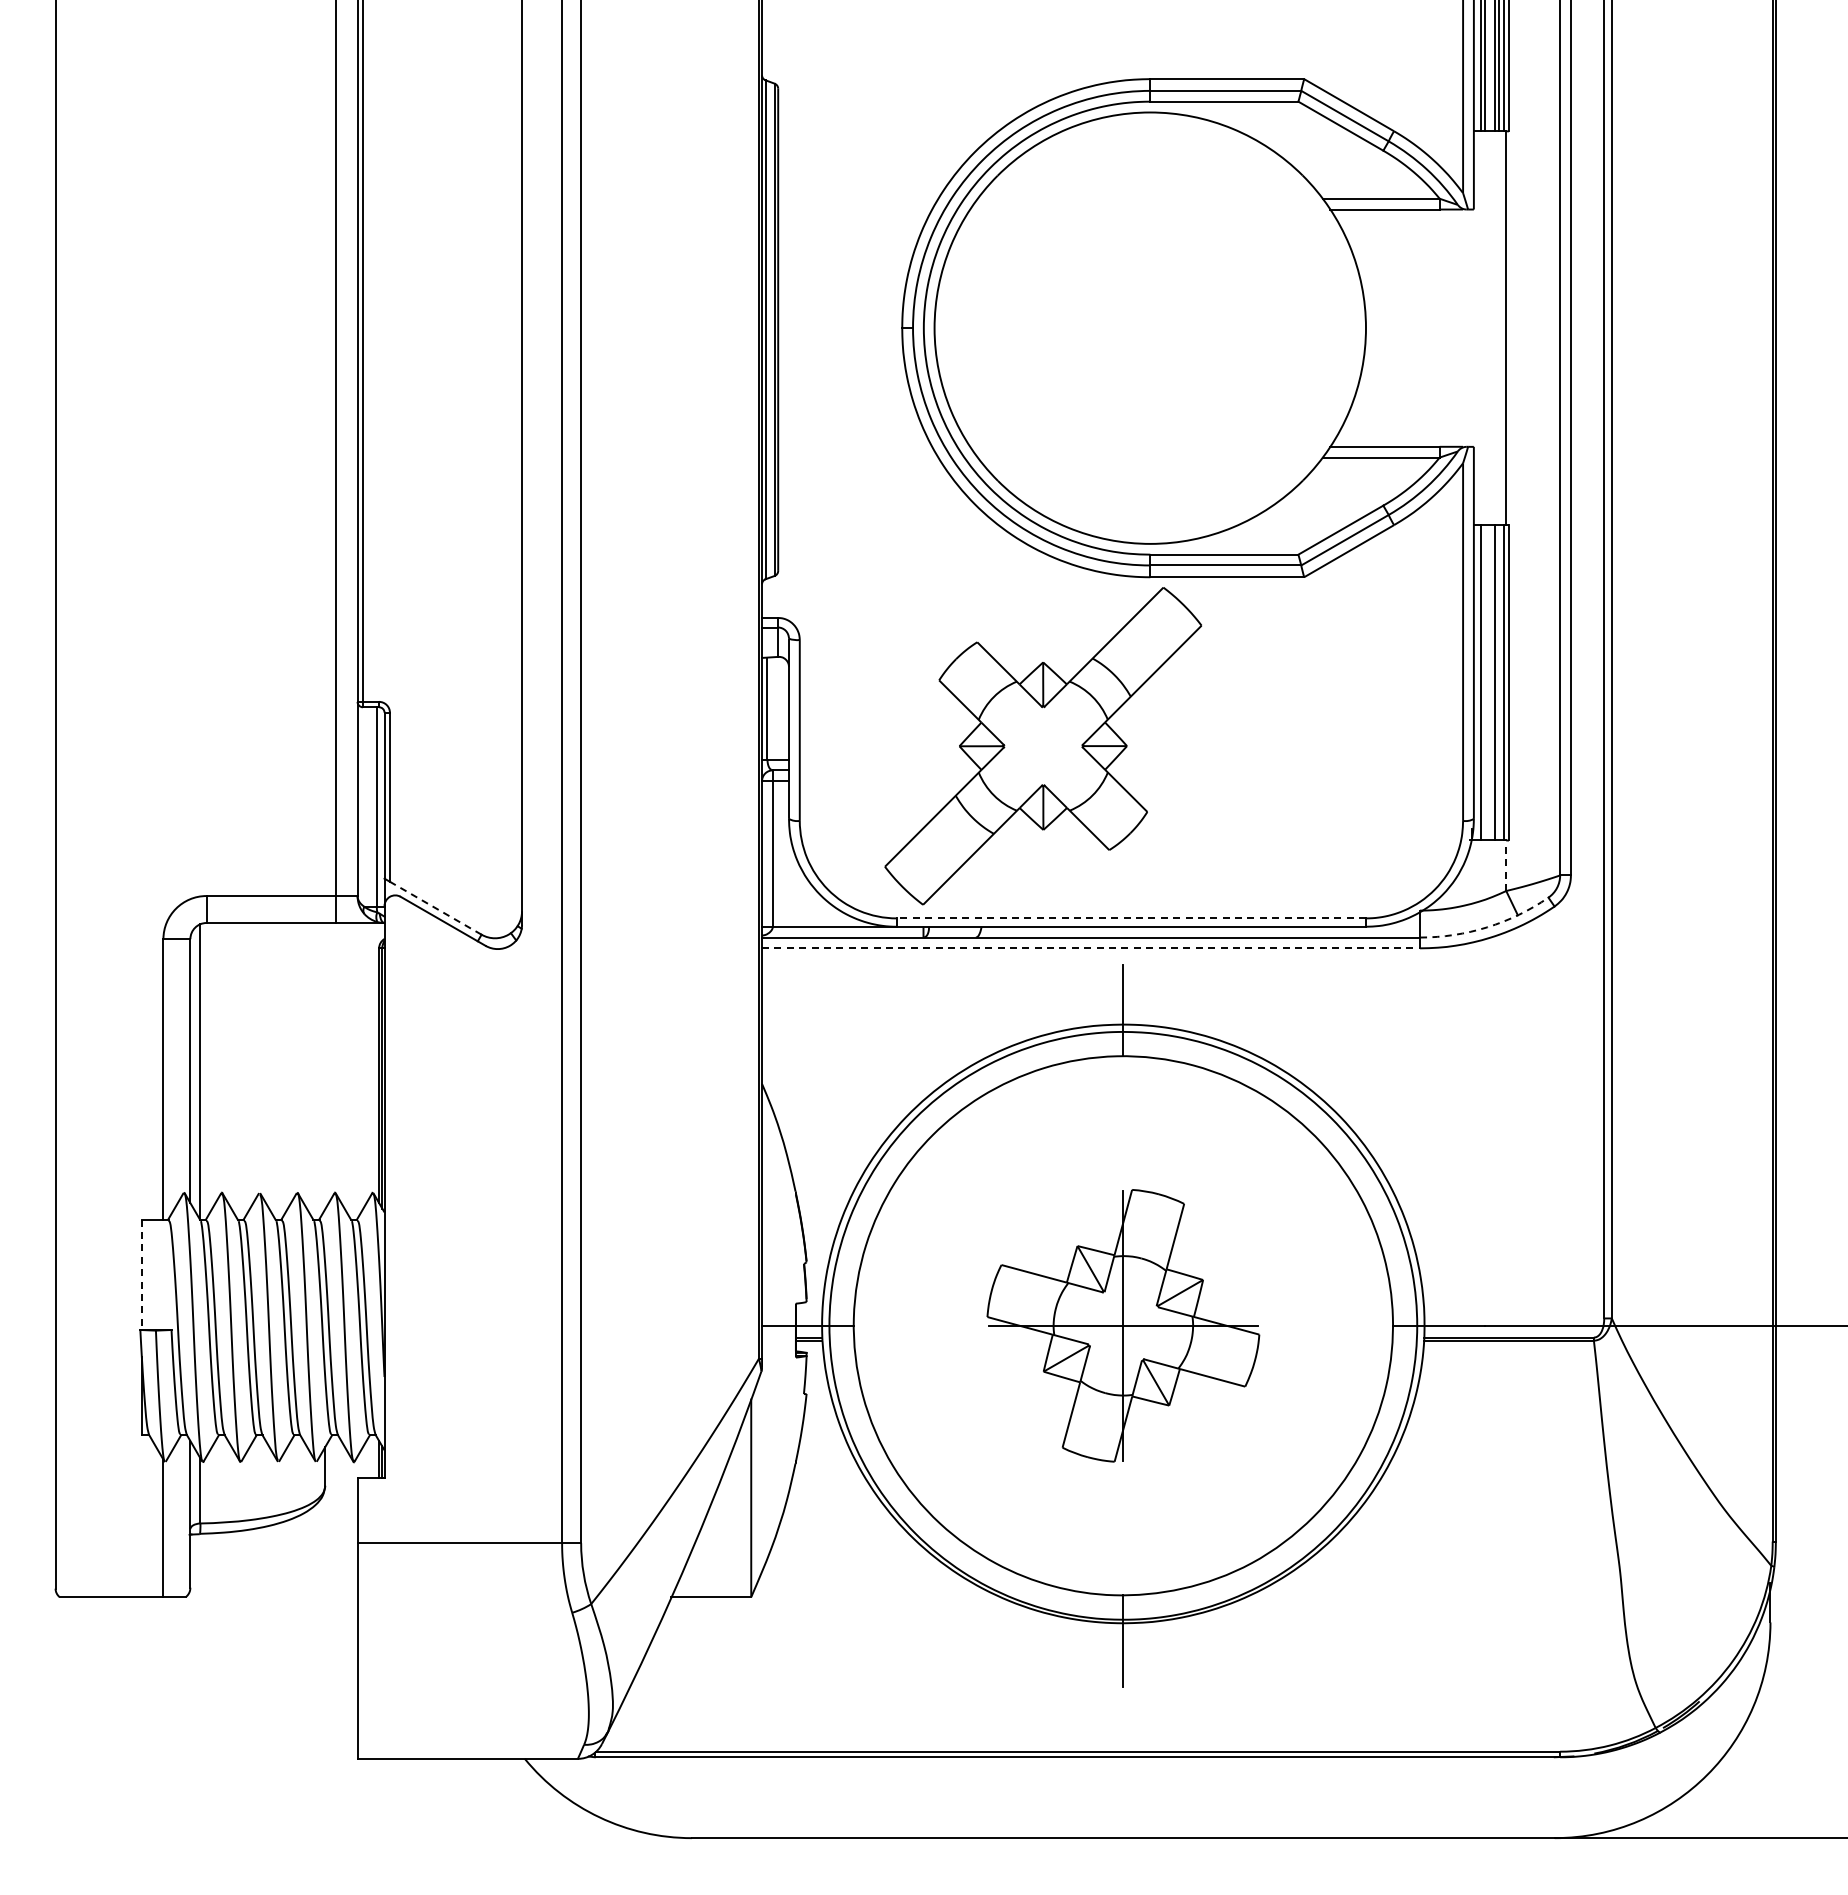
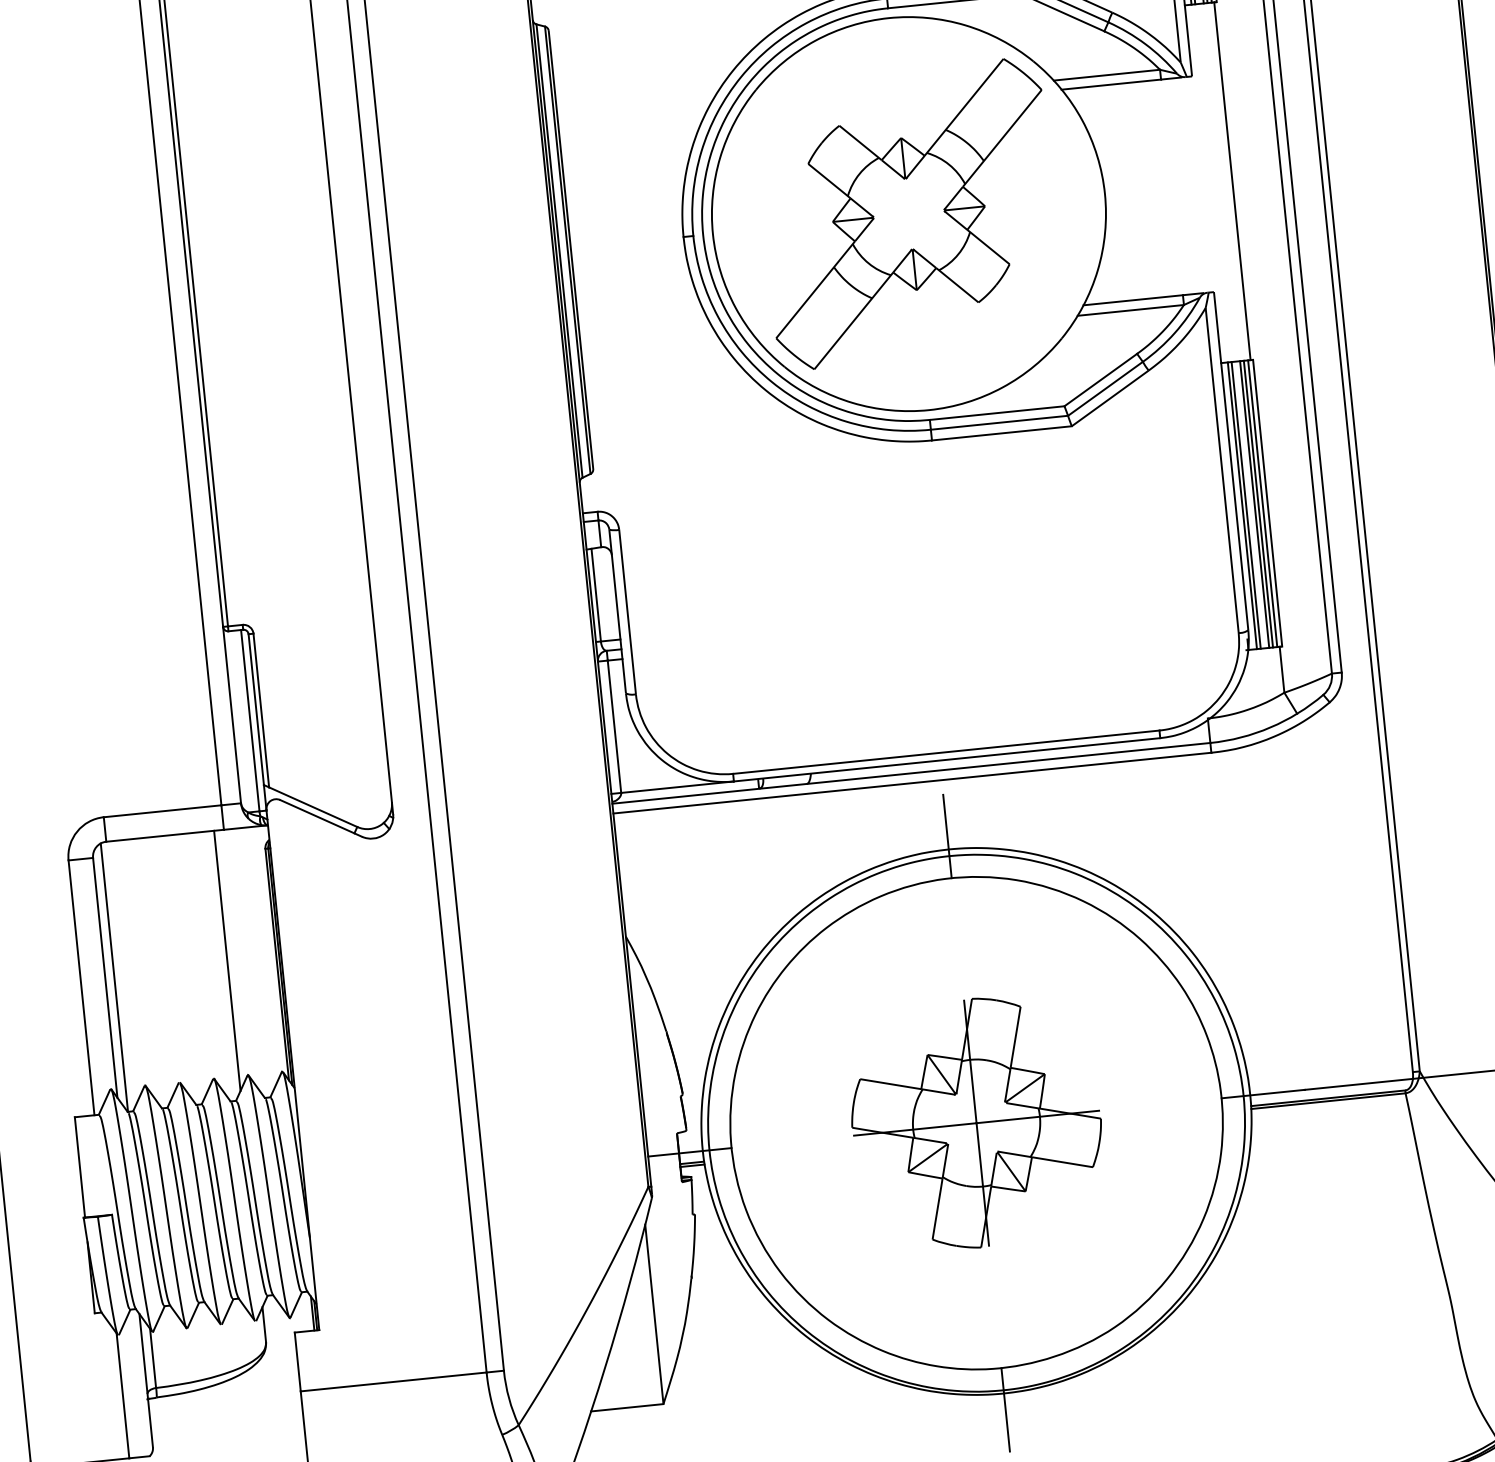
line: (1485, 682) -> (1246, 505), added
line: (1498, 682) -> (1258, 503), added
part: (1042, 746) -> (908, 214), moved
line: (1506, 865) -> (1282, 669), dashed -> solid
line: (435, 908) -> (312, 807), dashed -> solid
line: (1131, 918) -> (946, 752), dashed -> solid
arc: (1487, 927) -> (1270, 727), dashed -> solid
line: (1091, 948) -> (912, 783), dashed -> solid
line: (325, 1066) -> (227, 961), added
line: (141, 1275) -> (79, 1168), dashed -> solid

